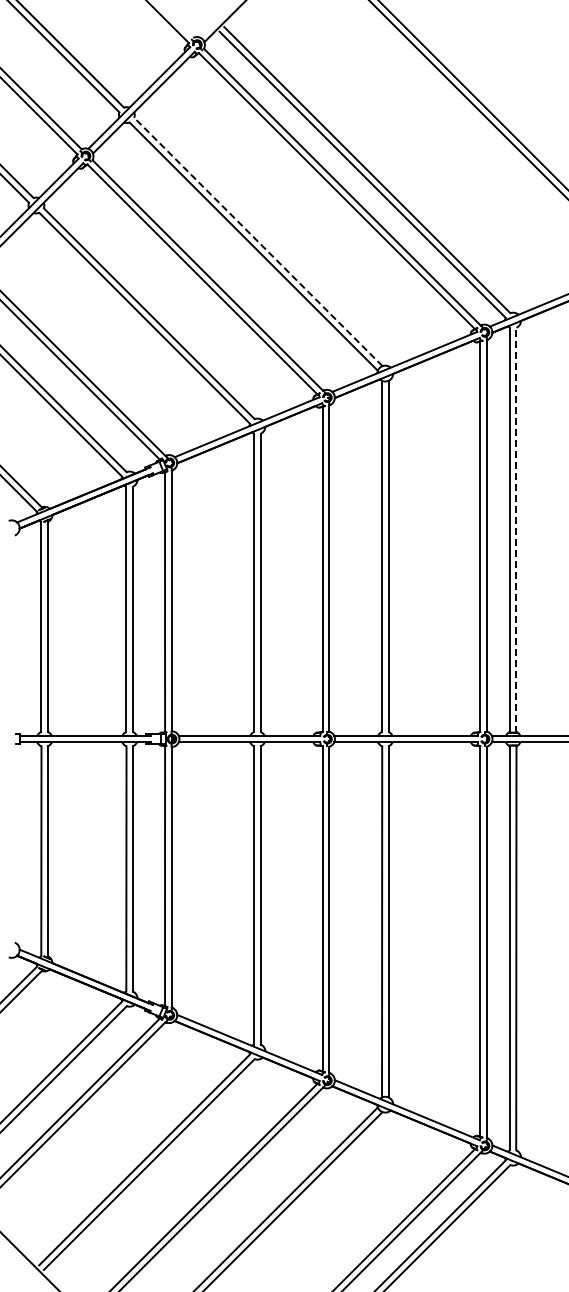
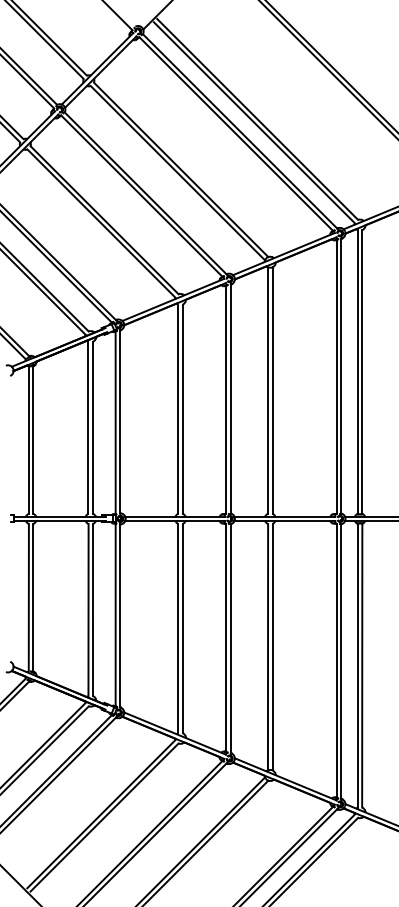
line: (258, 242) -> (181, 170), dashed -> solid
line: (516, 529) -> (362, 371), dashed -> solid

